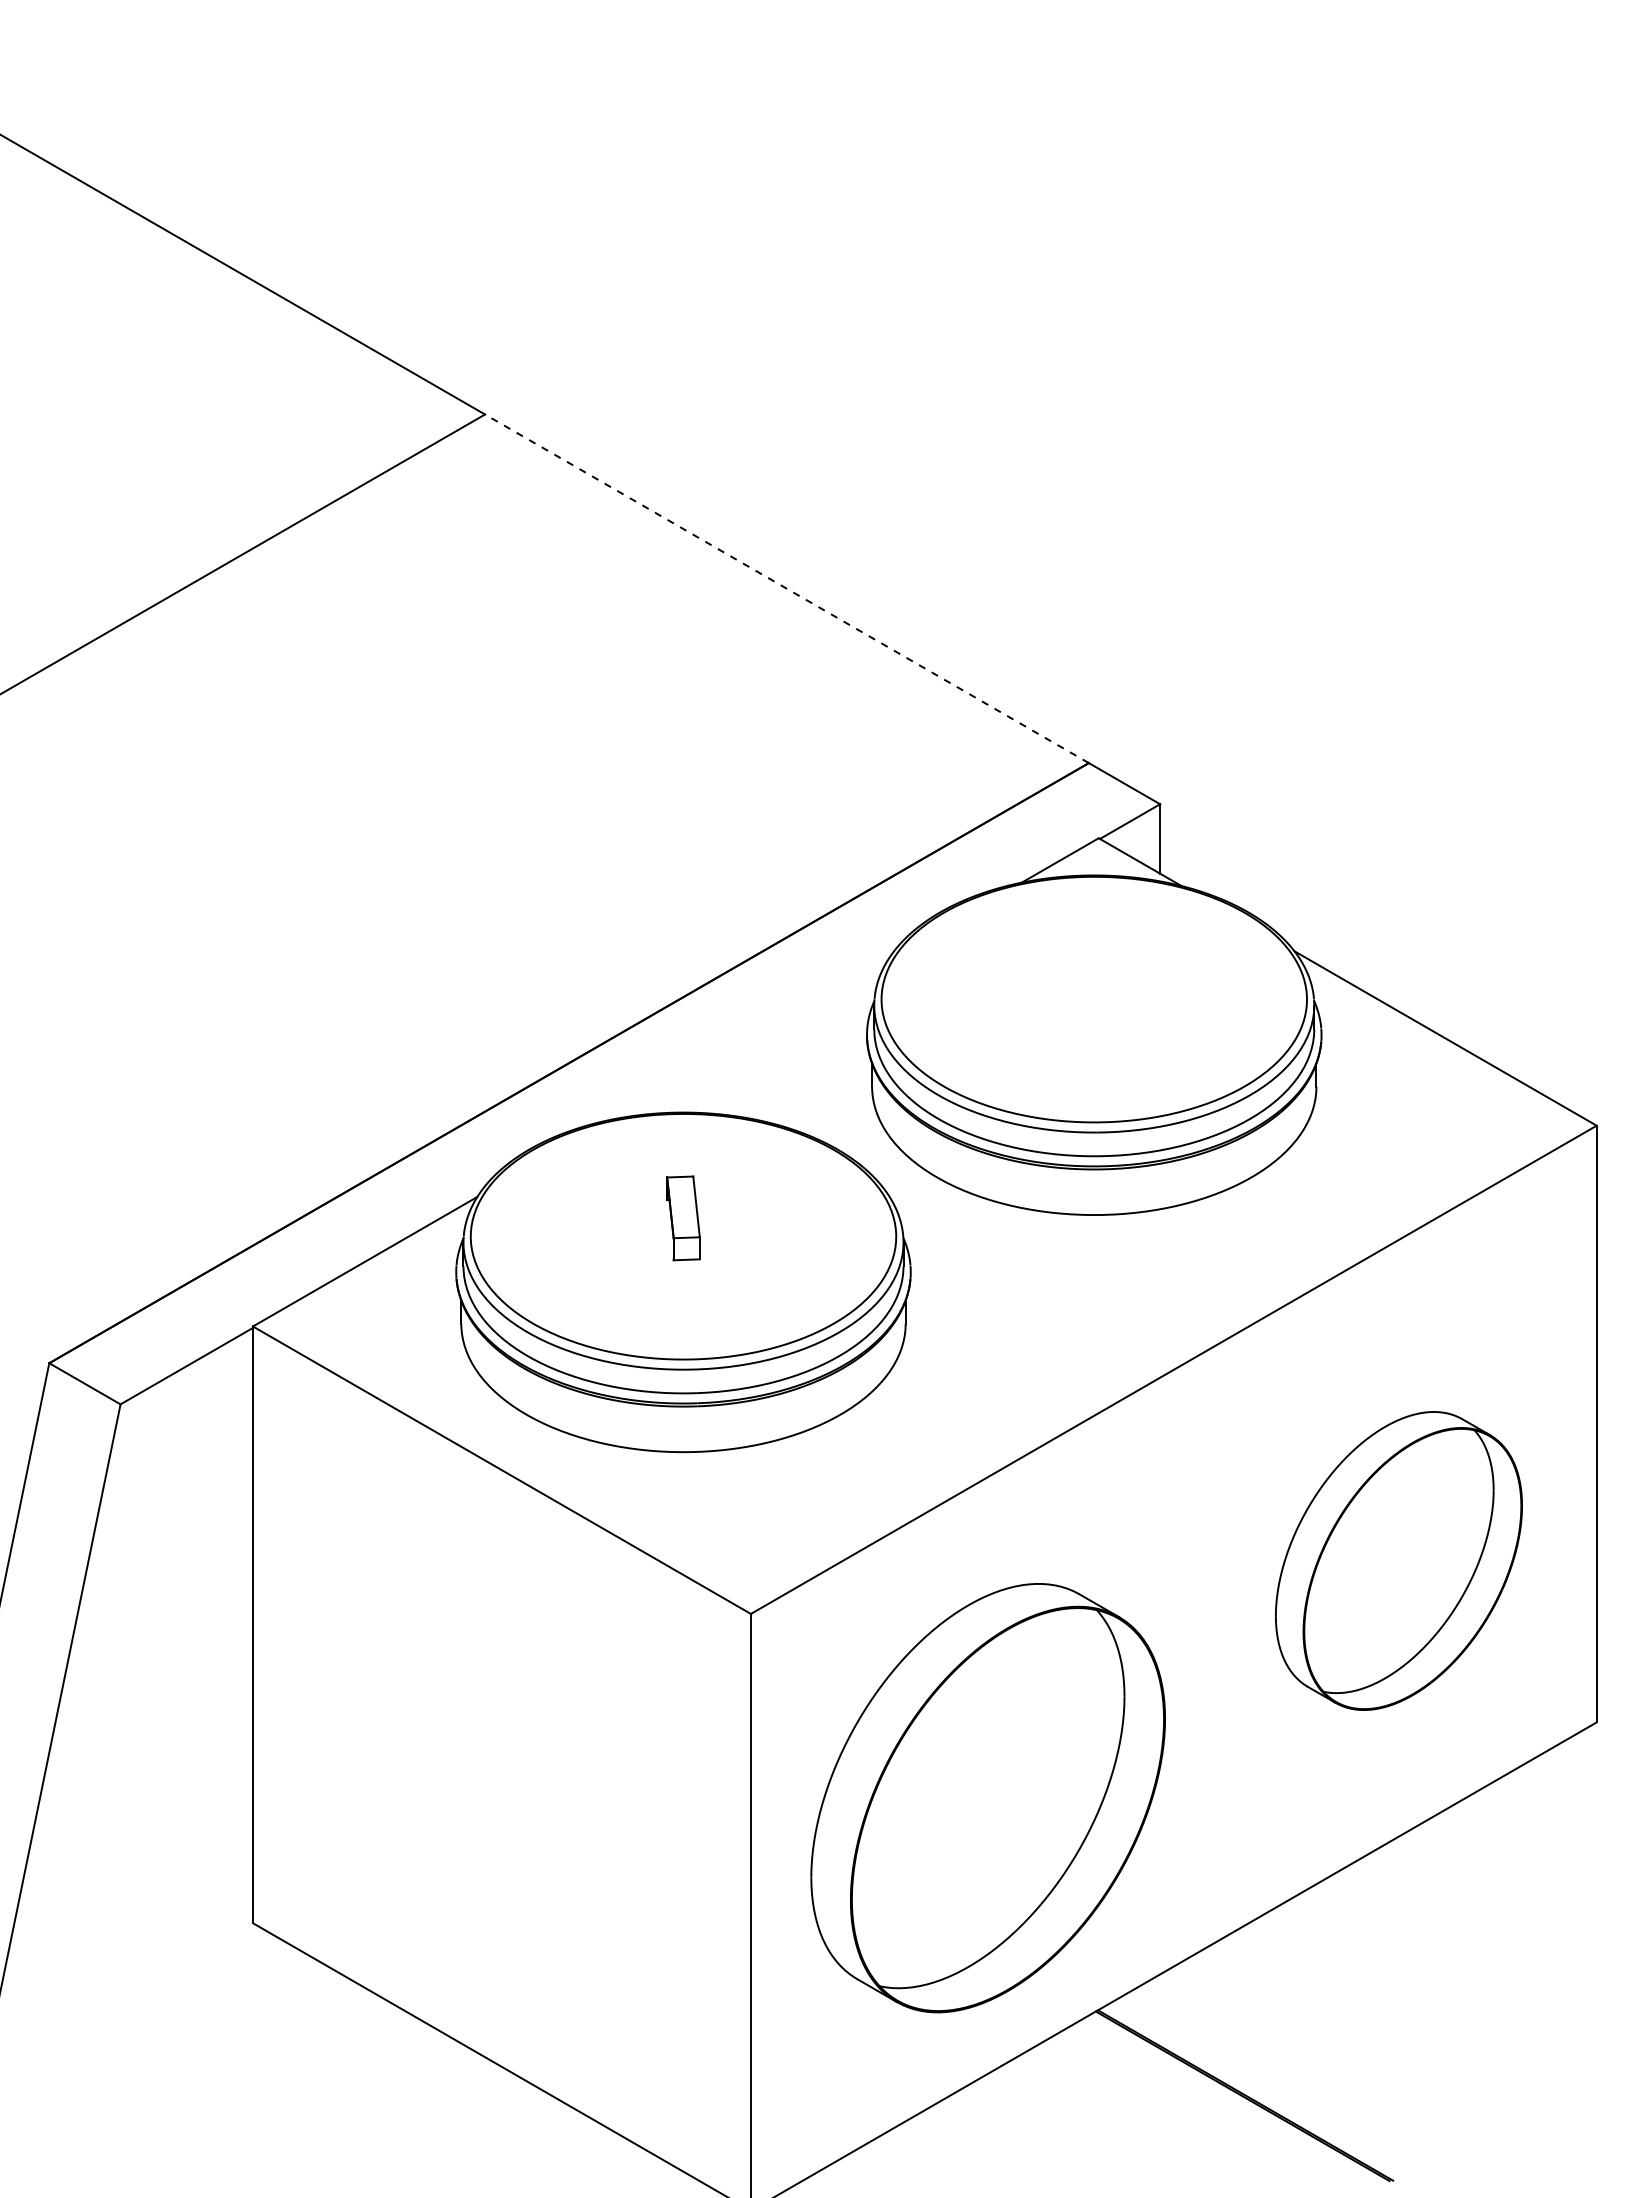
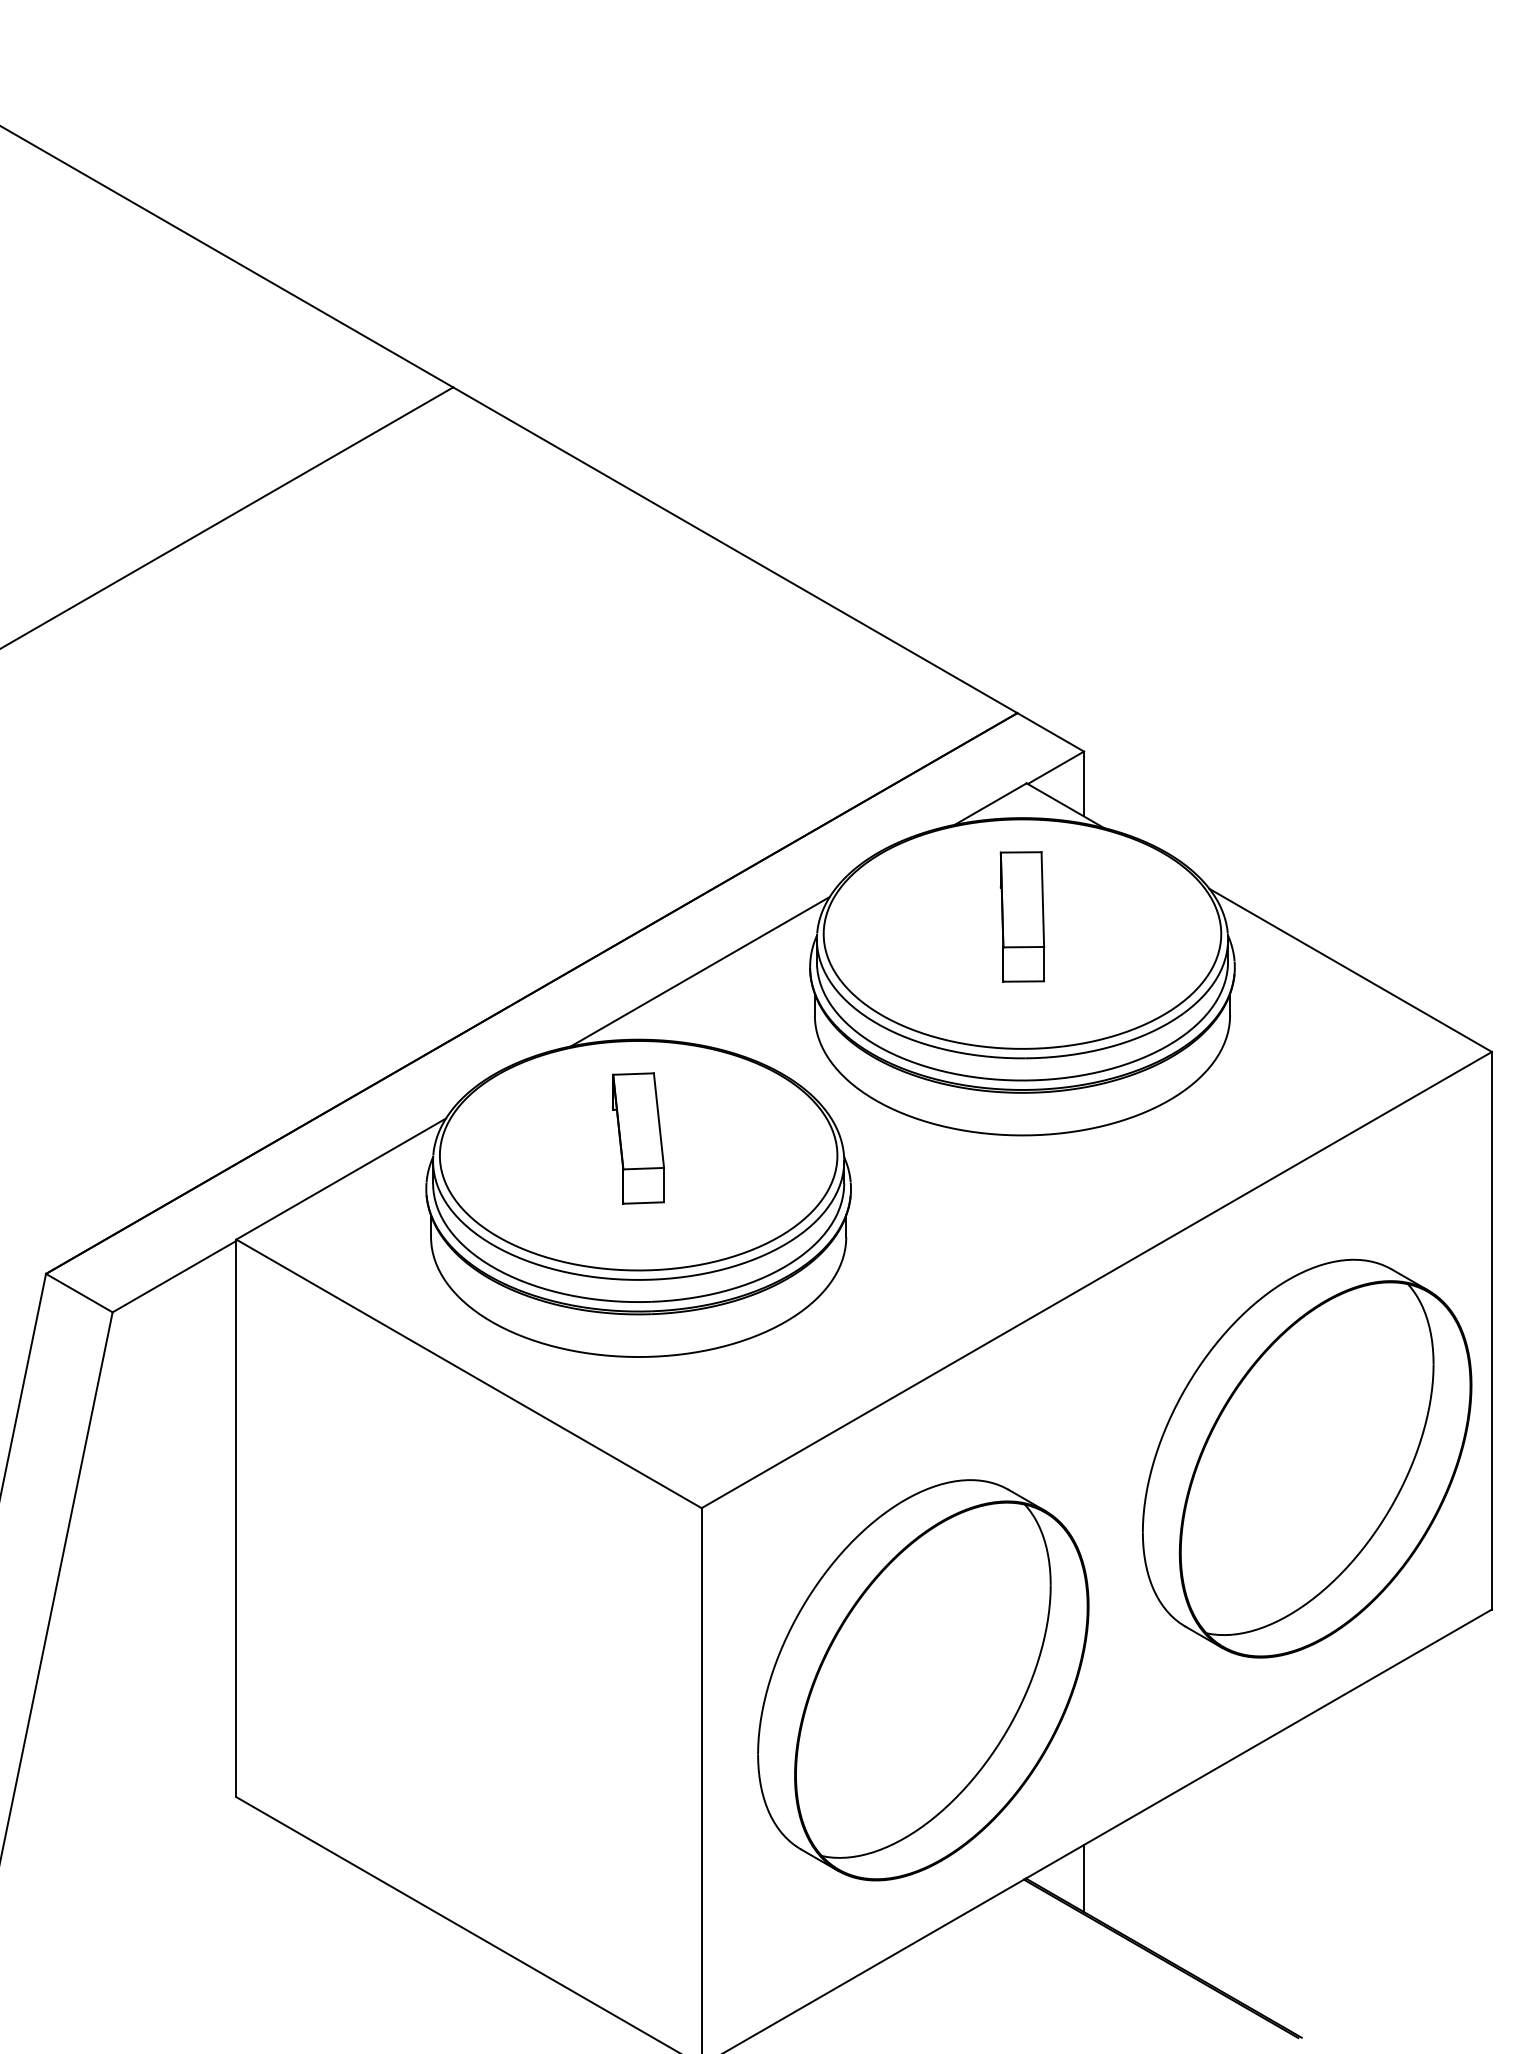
line: (786, 588) -> (734, 549), dashed -> solid
part: (1094, 981) -> (1022, 917), added
line: (749, 1039) -> (700, 971), added
part: (683, 1218) -> (638, 1138), size x1.67
part: (1398, 1560) -> (1306, 1458), size x1.43
line: (1160, 2010) -> (1084, 1878), added

